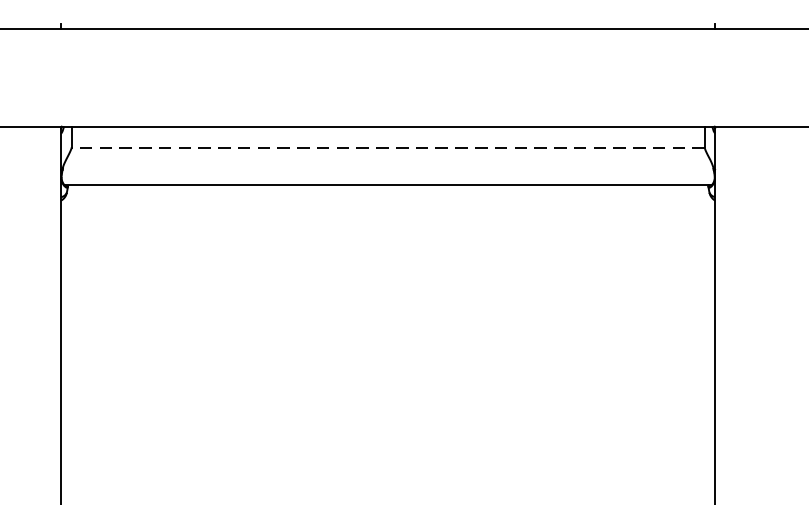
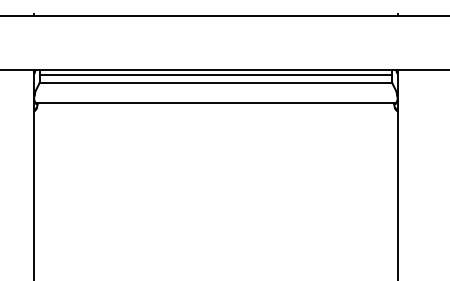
line: (387, 135) -> (215, 75), added
line: (387, 148) -> (215, 82), dashed -> solid

